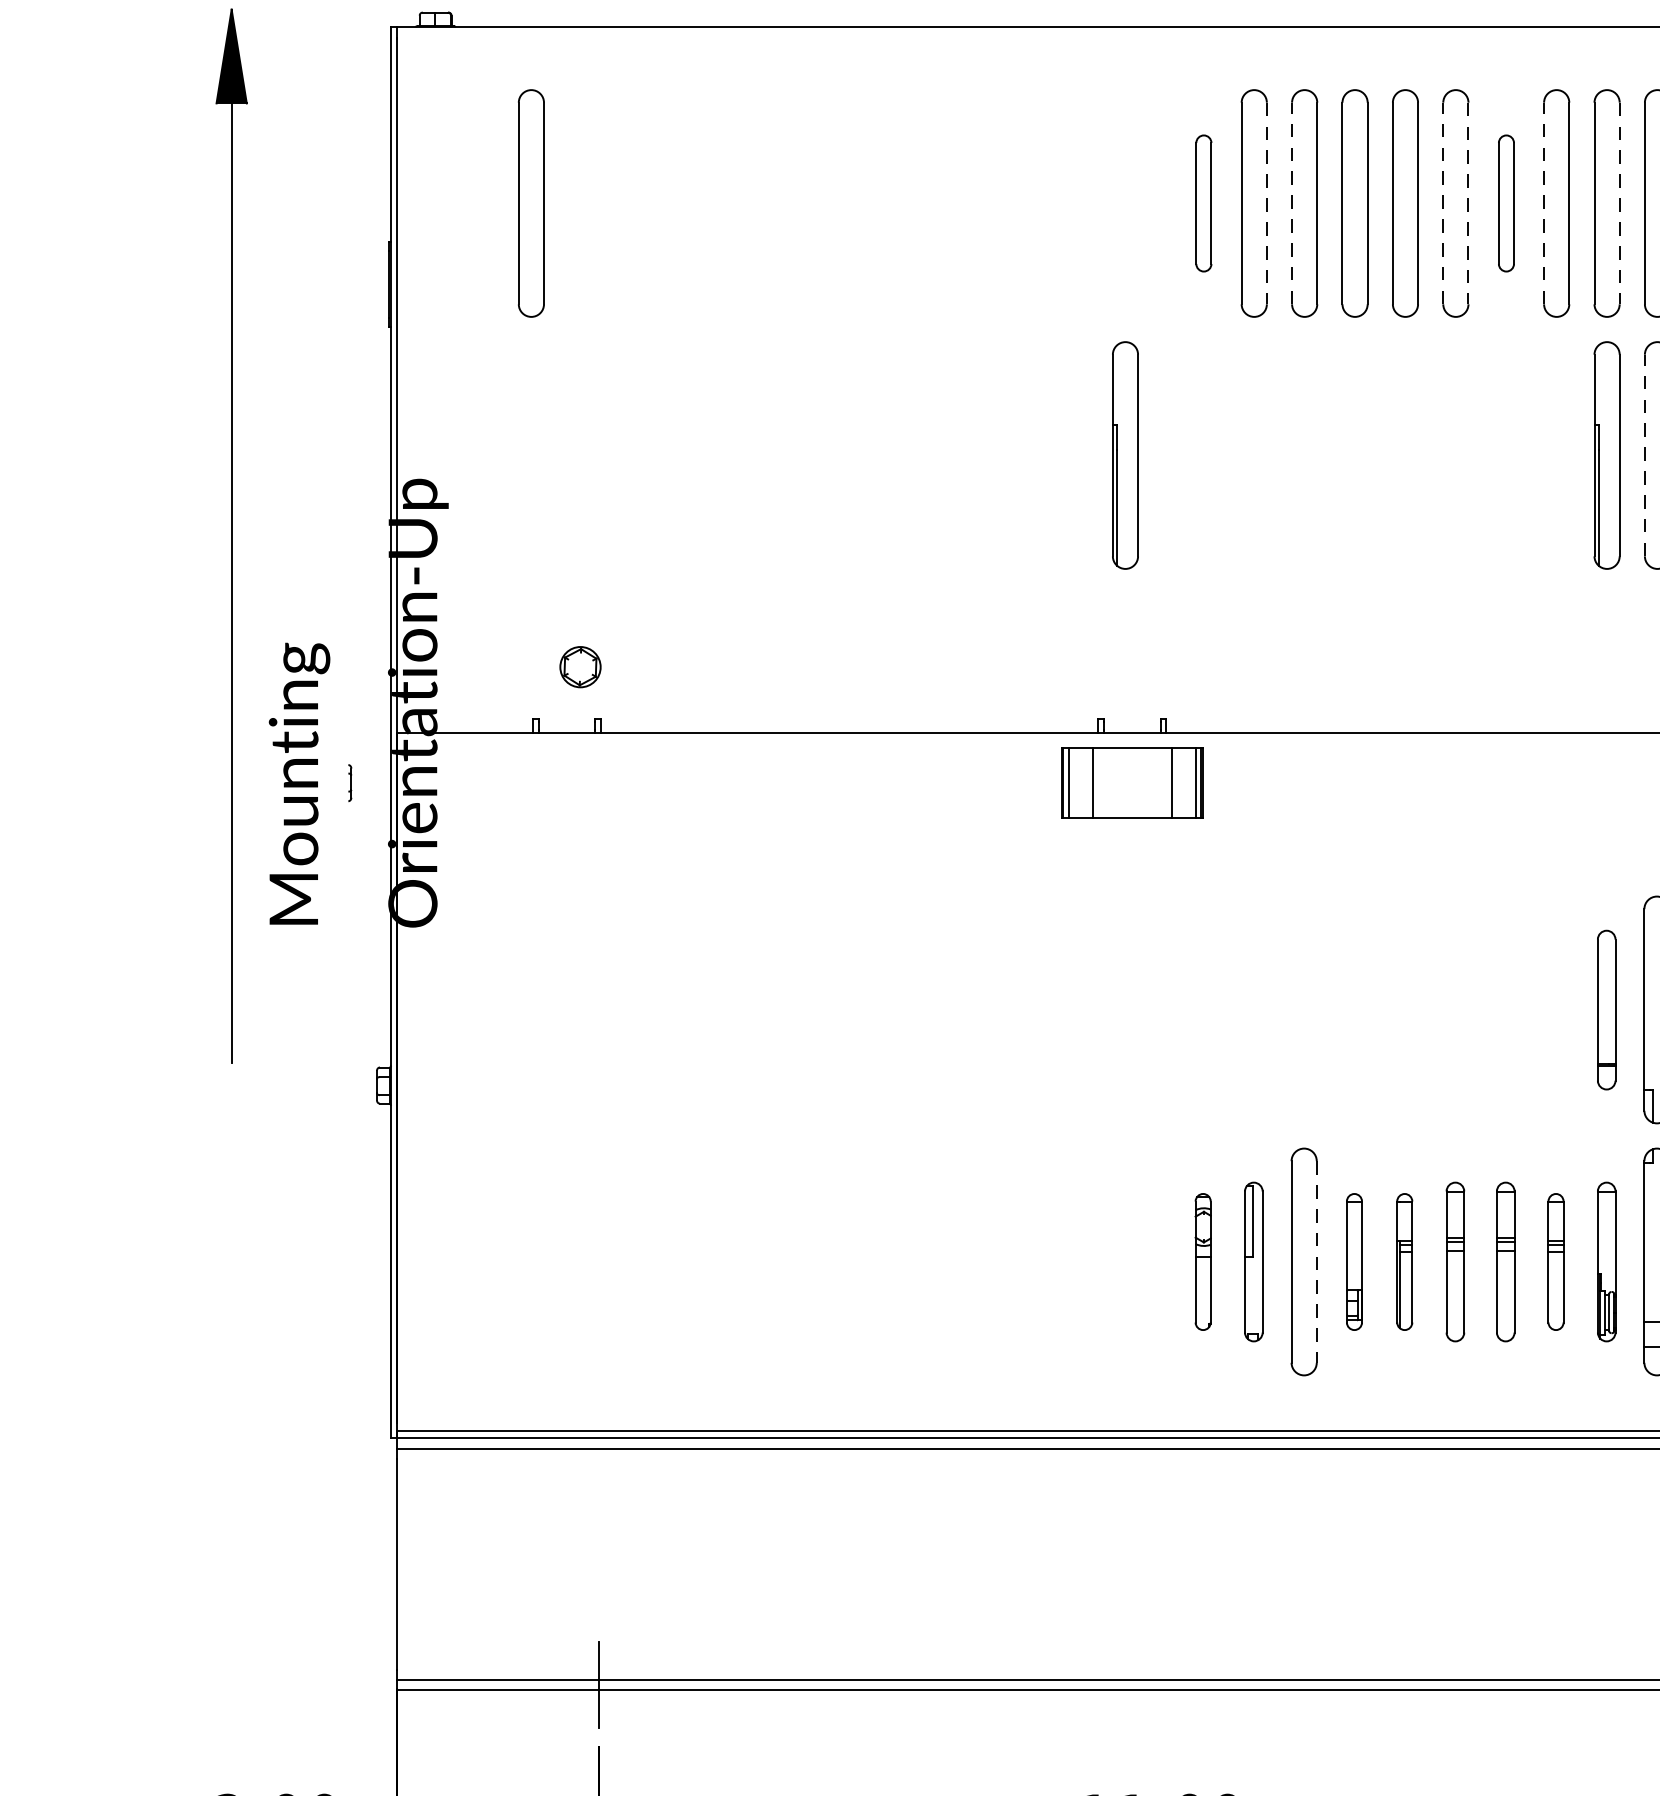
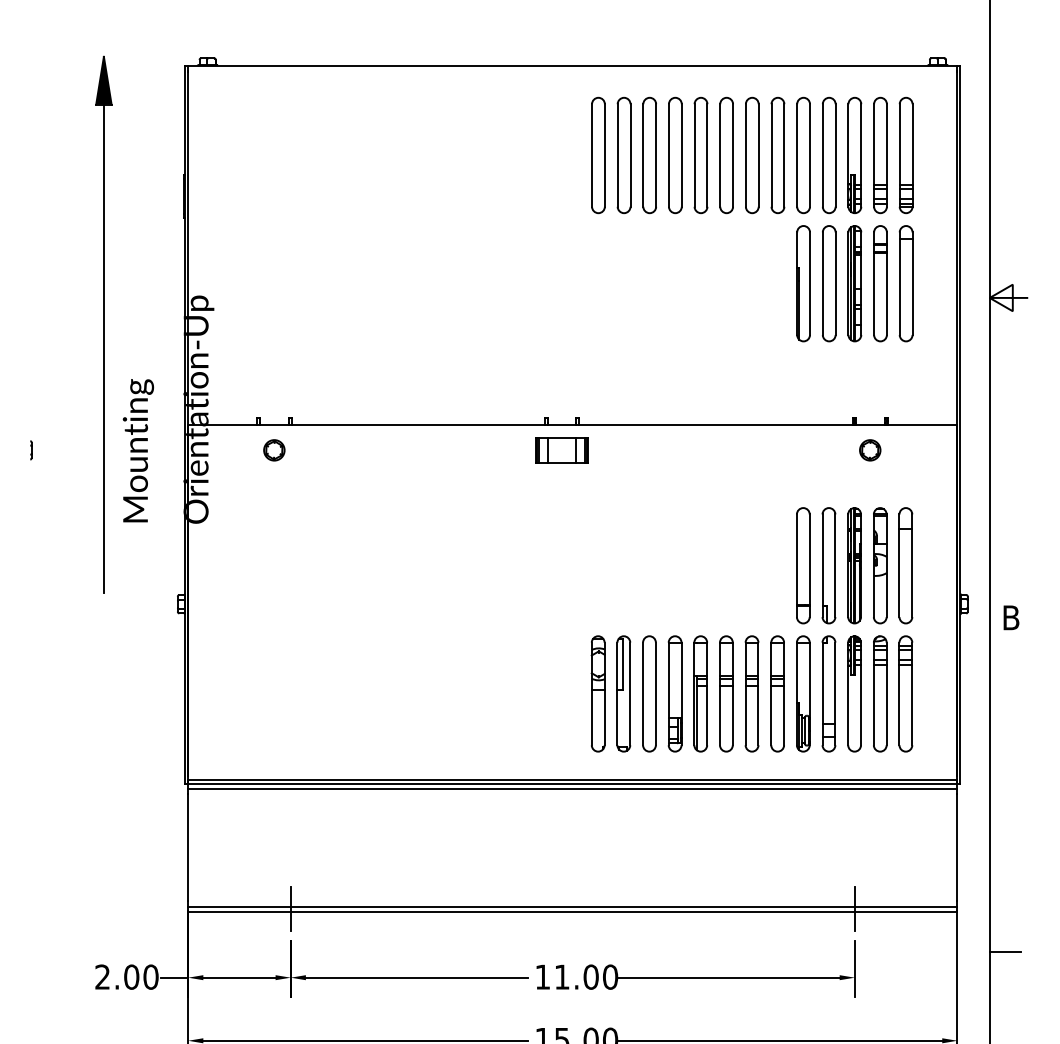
part: (531, 203) -> (256, 155), removed
part: (1203, 203) -> (598, 155), size x1.67
line: (1292, 203) -> (643, 155), dashed -> solid
line: (1443, 203) -> (720, 155), dashed -> solid
part: (1506, 203) -> (752, 155), size x1.67
line: (1544, 203) -> (771, 155), dashed -> solid
line: (1266, 205) -> (630, 156), dashed -> solid
line: (1469, 205) -> (733, 156), dashed -> solid
line: (1620, 205) -> (810, 156), dashed -> solid
part: (1125, 455) -> (558, 283), removed
line: (1644, 455) -> (822, 283), dashed -> solid
part: (580, 667) -> (274, 450), moved
line: (350, 783) -> (31, 450), moved
part: (1131, 783) -> (561, 450), size x0.71
part: (1606, 1009) -> (803, 565), size x1.43
part: (1201, 1261) -> (597, 693), size x1.67
part: (1253, 1261) -> (623, 693), size x1.43
part: (1353, 1261) -> (674, 693), size x1.67
part: (1404, 1261) -> (700, 693), size x1.67
part: (1455, 1261) -> (726, 693), size x1.43
part: (1504, 1261) -> (751, 693), size x1.43
part: (1555, 1261) -> (777, 693), size x1.67
part: (1606, 1261) -> (803, 693), size x1.43
line: (1315, 1263) -> (655, 694), dashed -> solid

